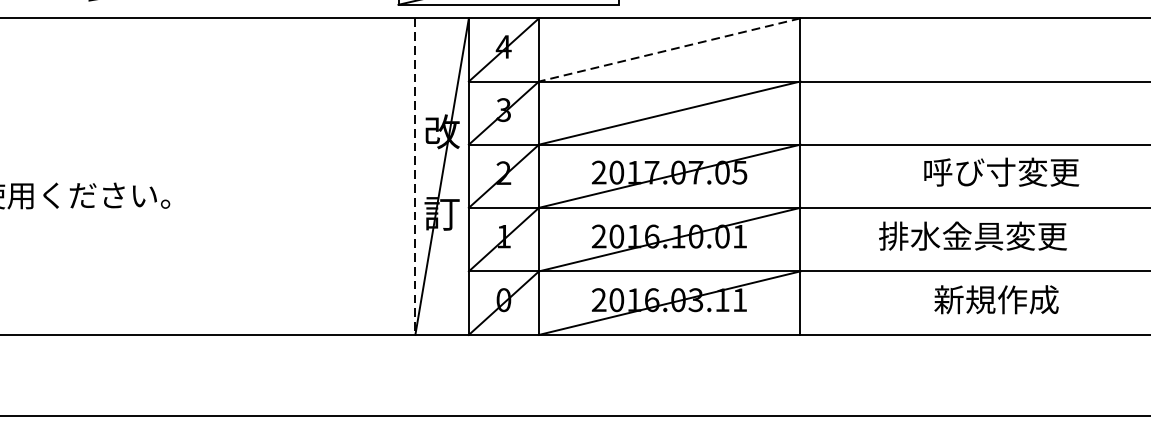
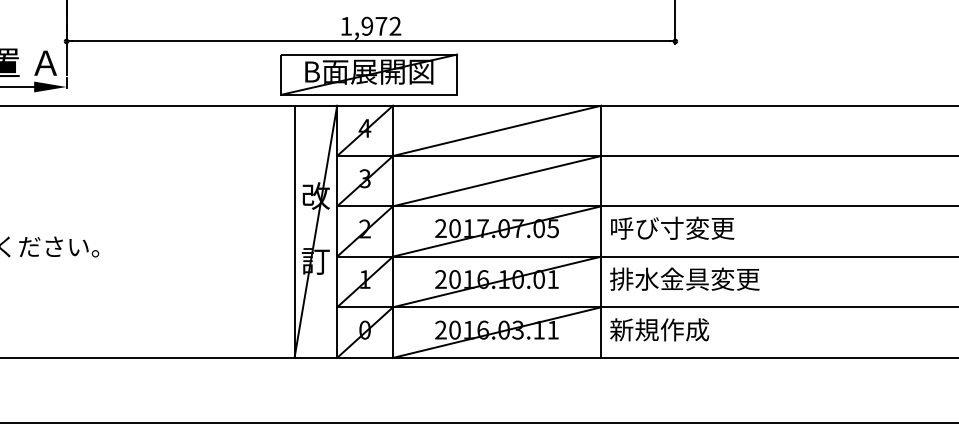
line: (668, 49) -> (496, 130), dashed -> solid
text: (1001, 171) -> (672, 227), moved
line: (415, 177) -> (294, 232), dashed -> solid
text: (972, 235) -> (684, 278), moved
text: (996, 299) -> (659, 329), moved

